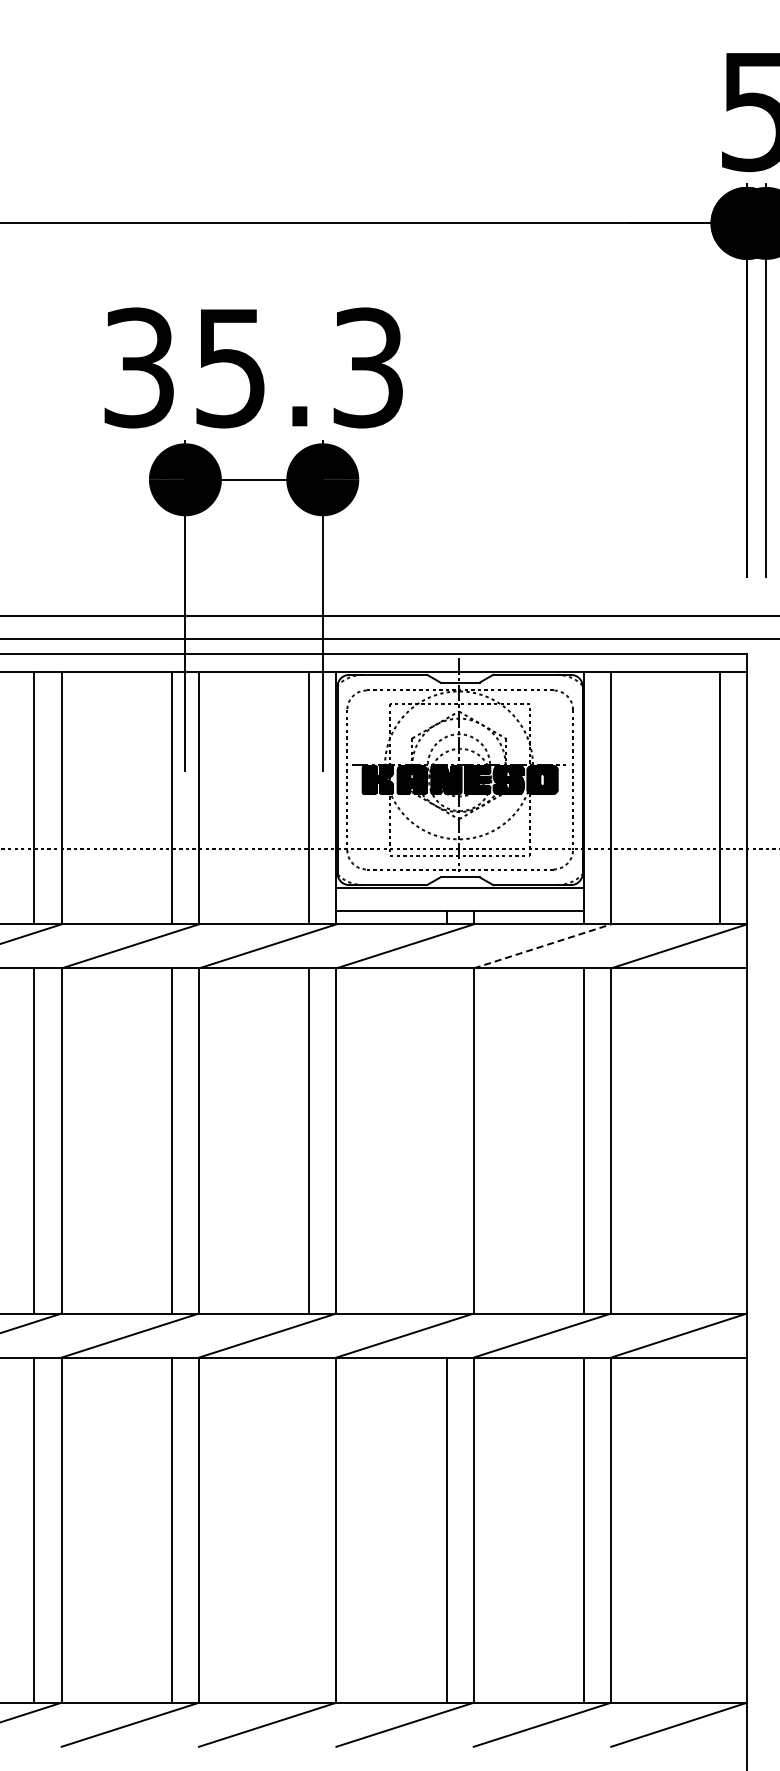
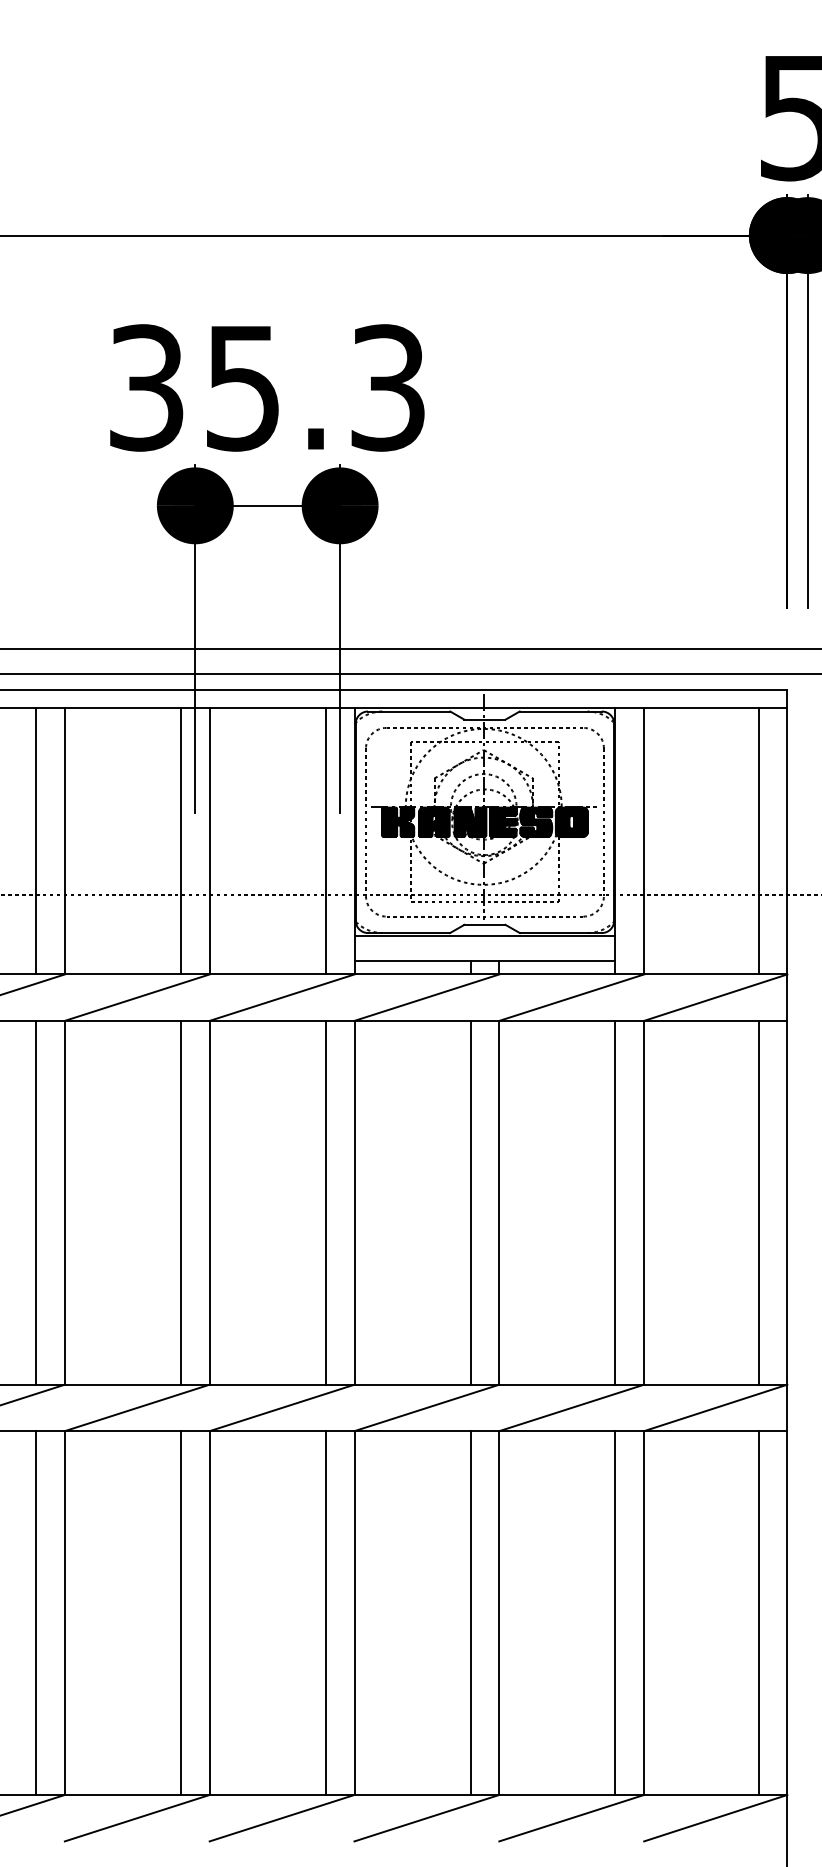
line: (542, 946) -> (571, 997), dashed -> solid
line: (446, 1140) -> (470, 1202), added
line: (719, 1140) -> (758, 1202), added
line: (309, 1529) -> (326, 1612), added
line: (719, 1529) -> (758, 1612), added

